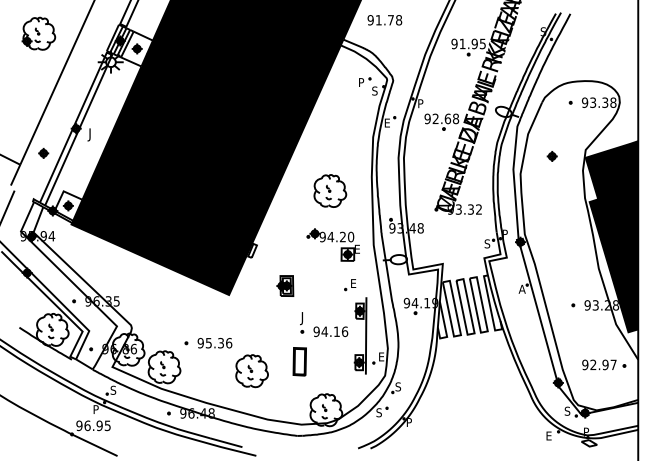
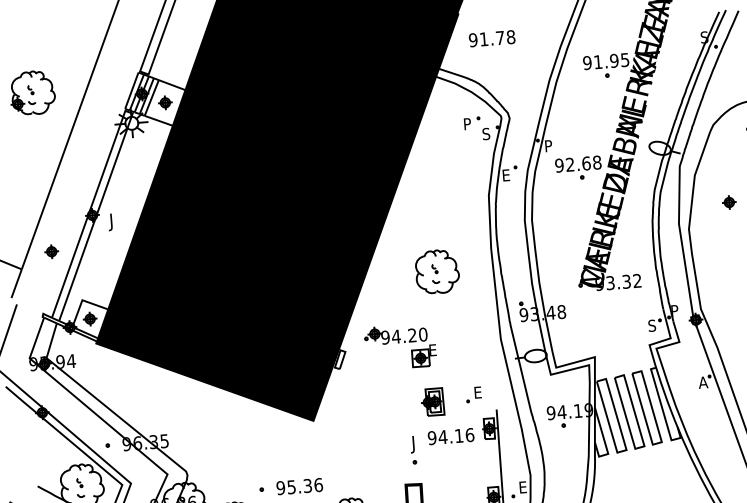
part: (332, 244) -> (399, 346), moved
part: (285, 285) -> (433, 401), moved
text: (330, 331) -> (450, 436), moved

